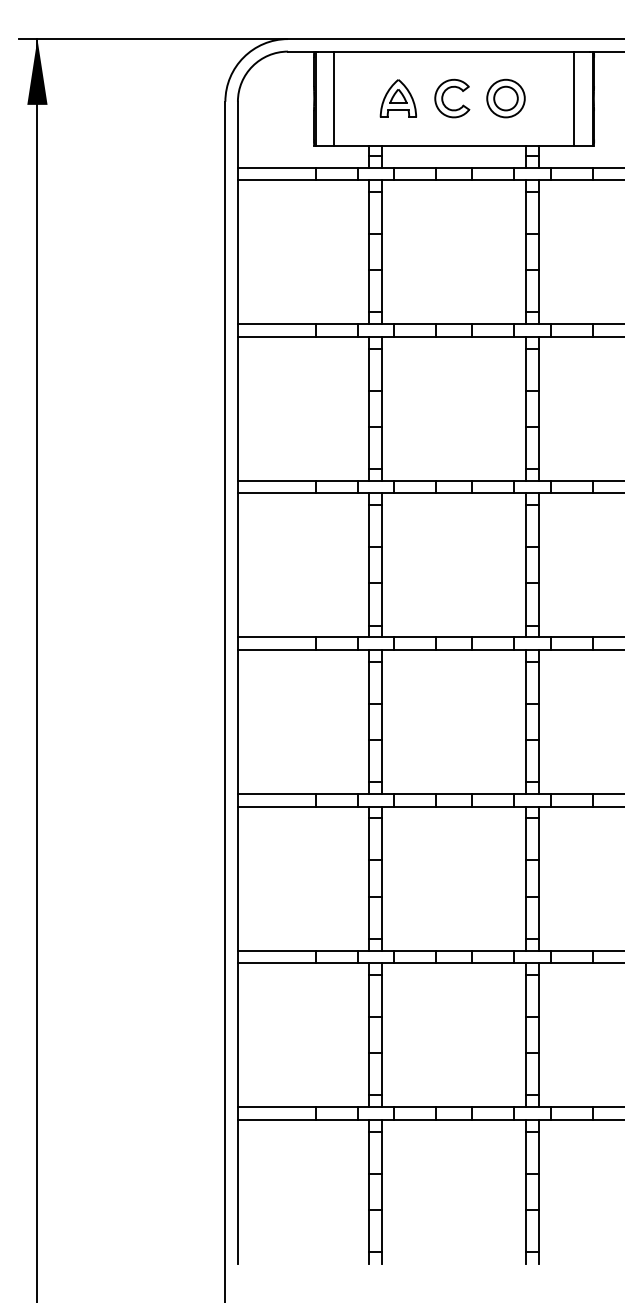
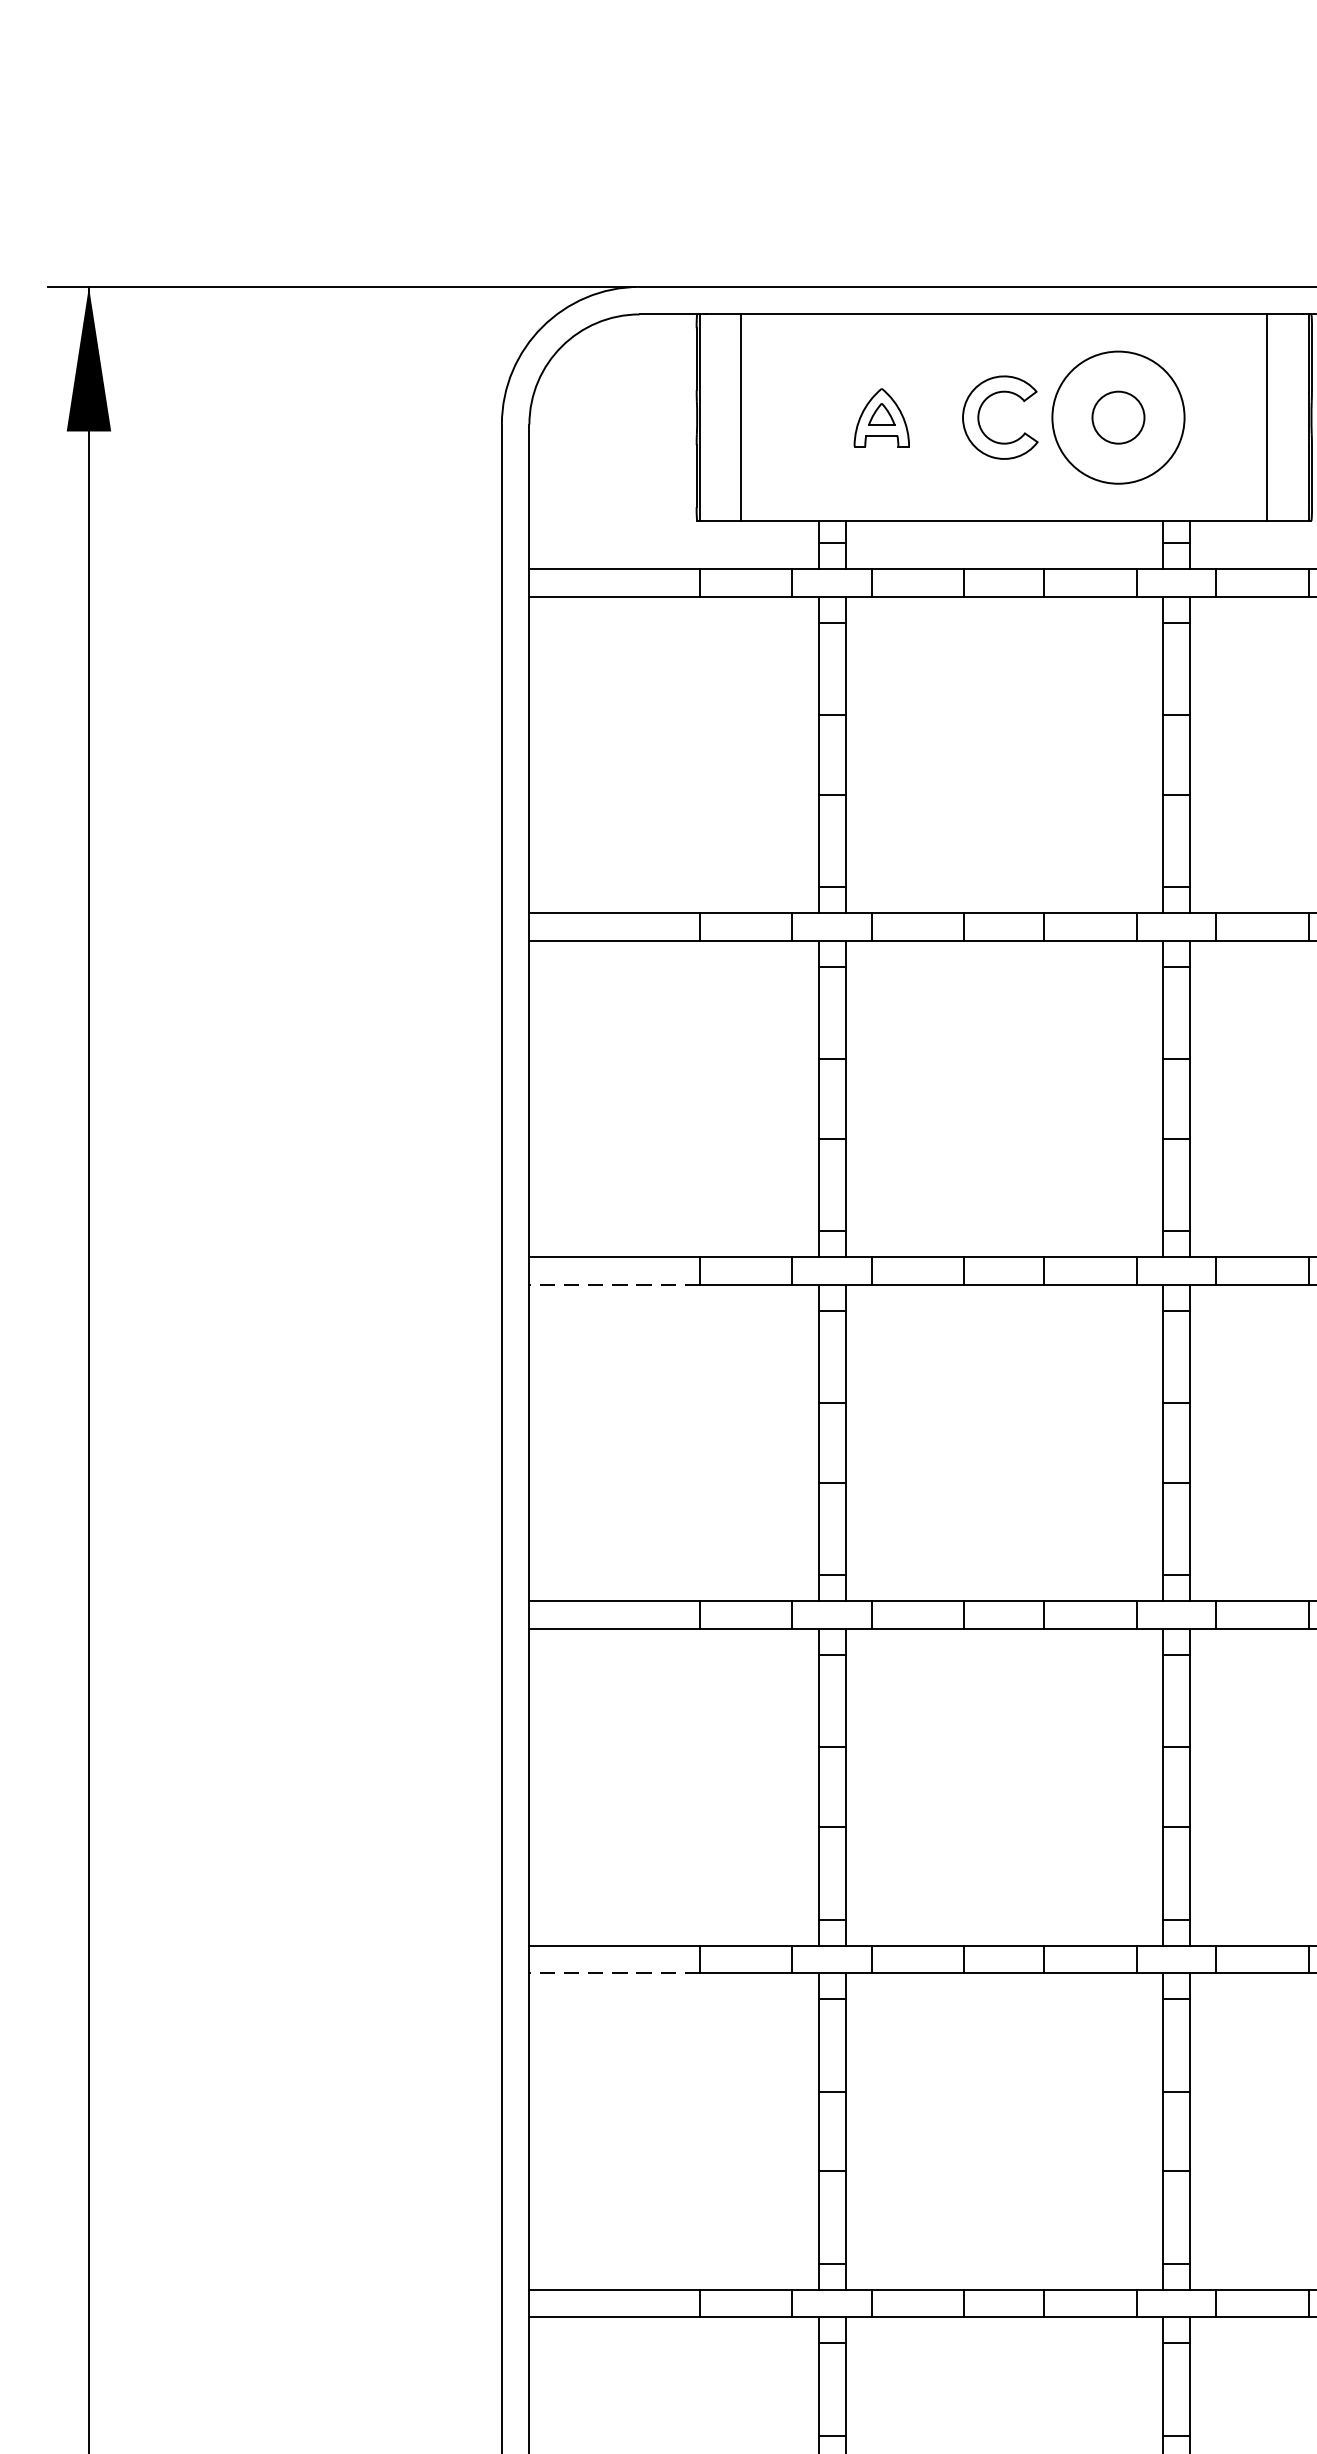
part: (397, 98) -> (880, 417), size x0.7
circle: (505, 98) -> (1117, 417), size x1.6
line: (276, 493) -> (614, 1285), solid -> dashed
line: (276, 806) -> (614, 1973), solid -> dashed

